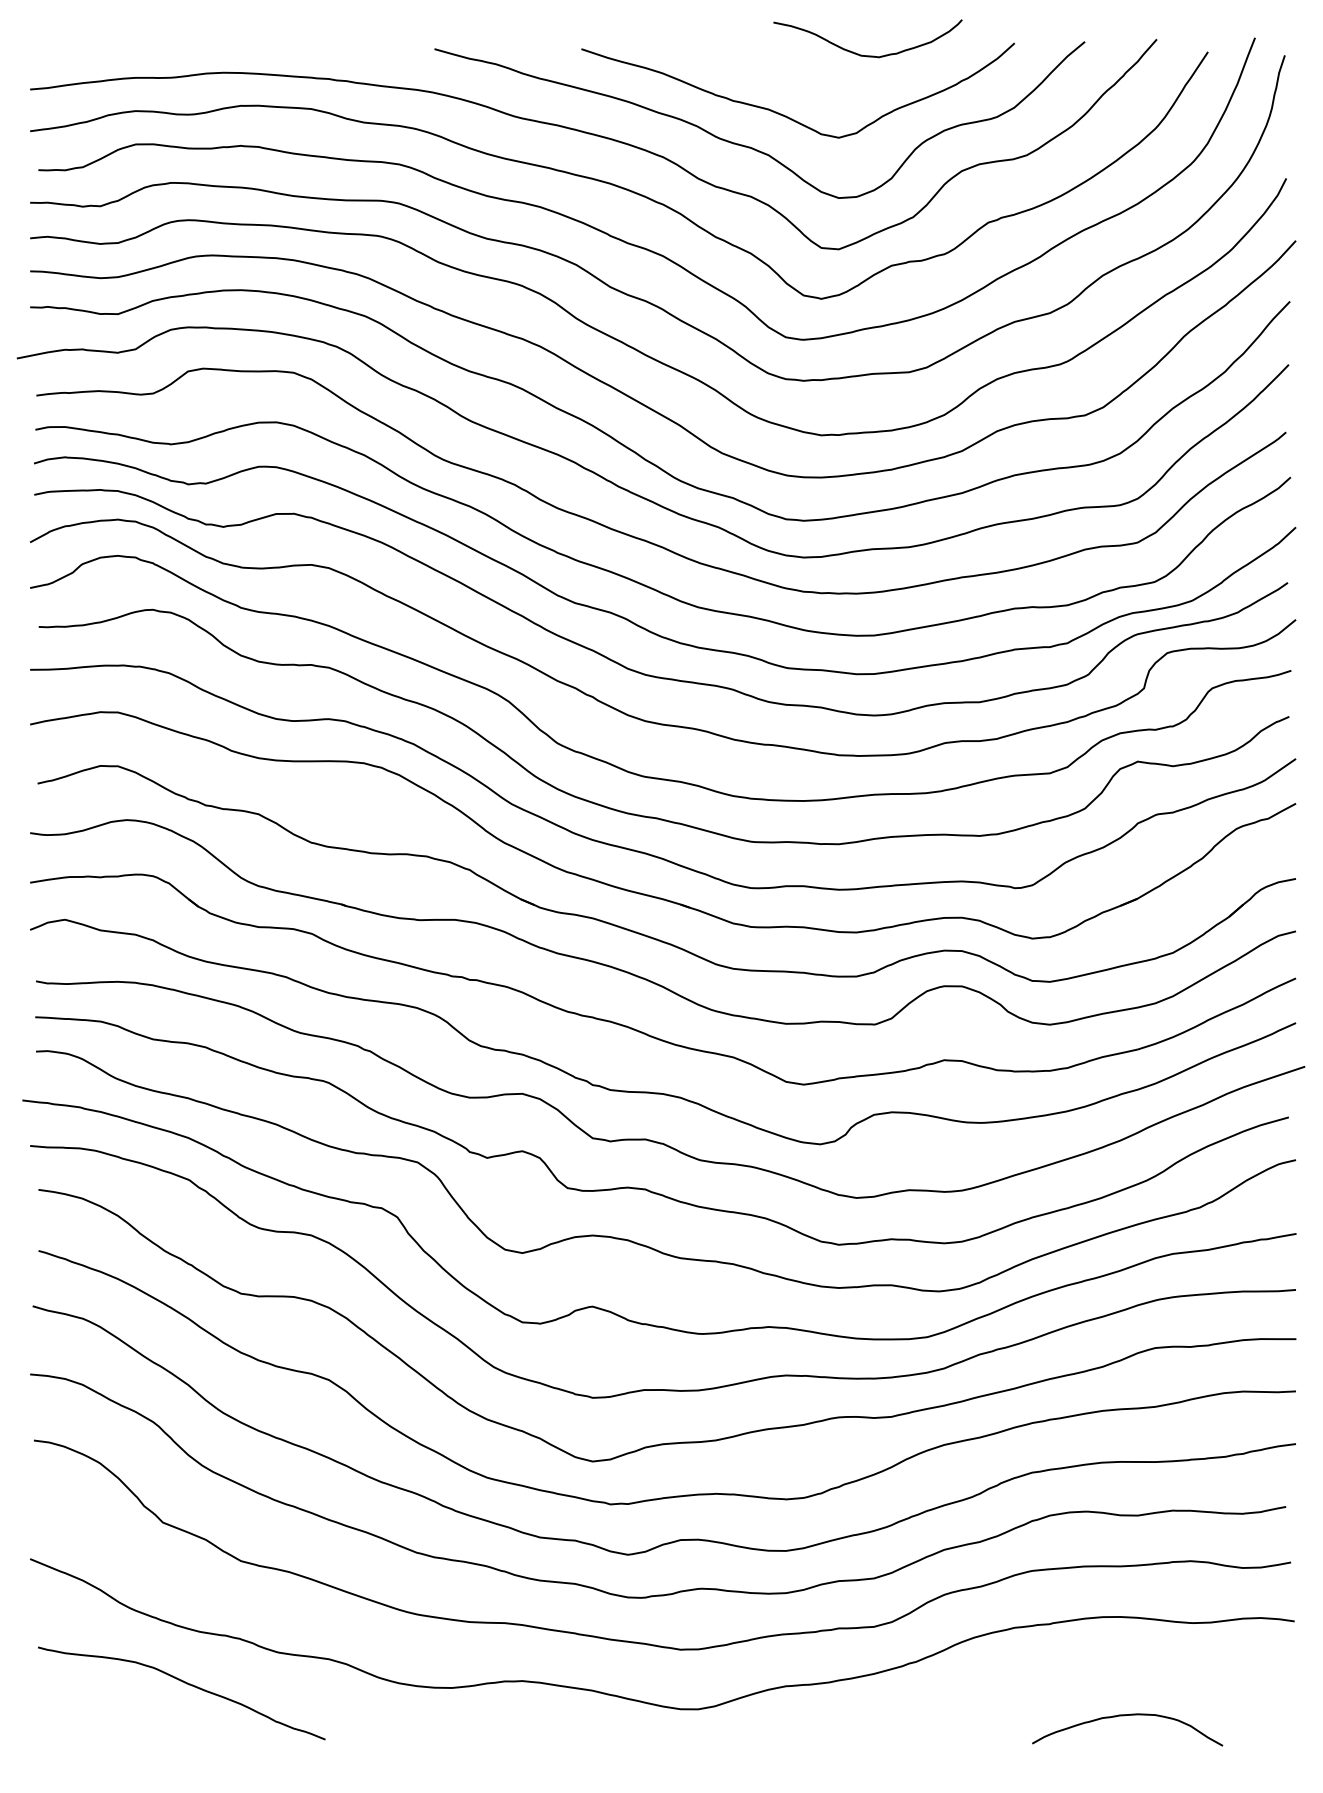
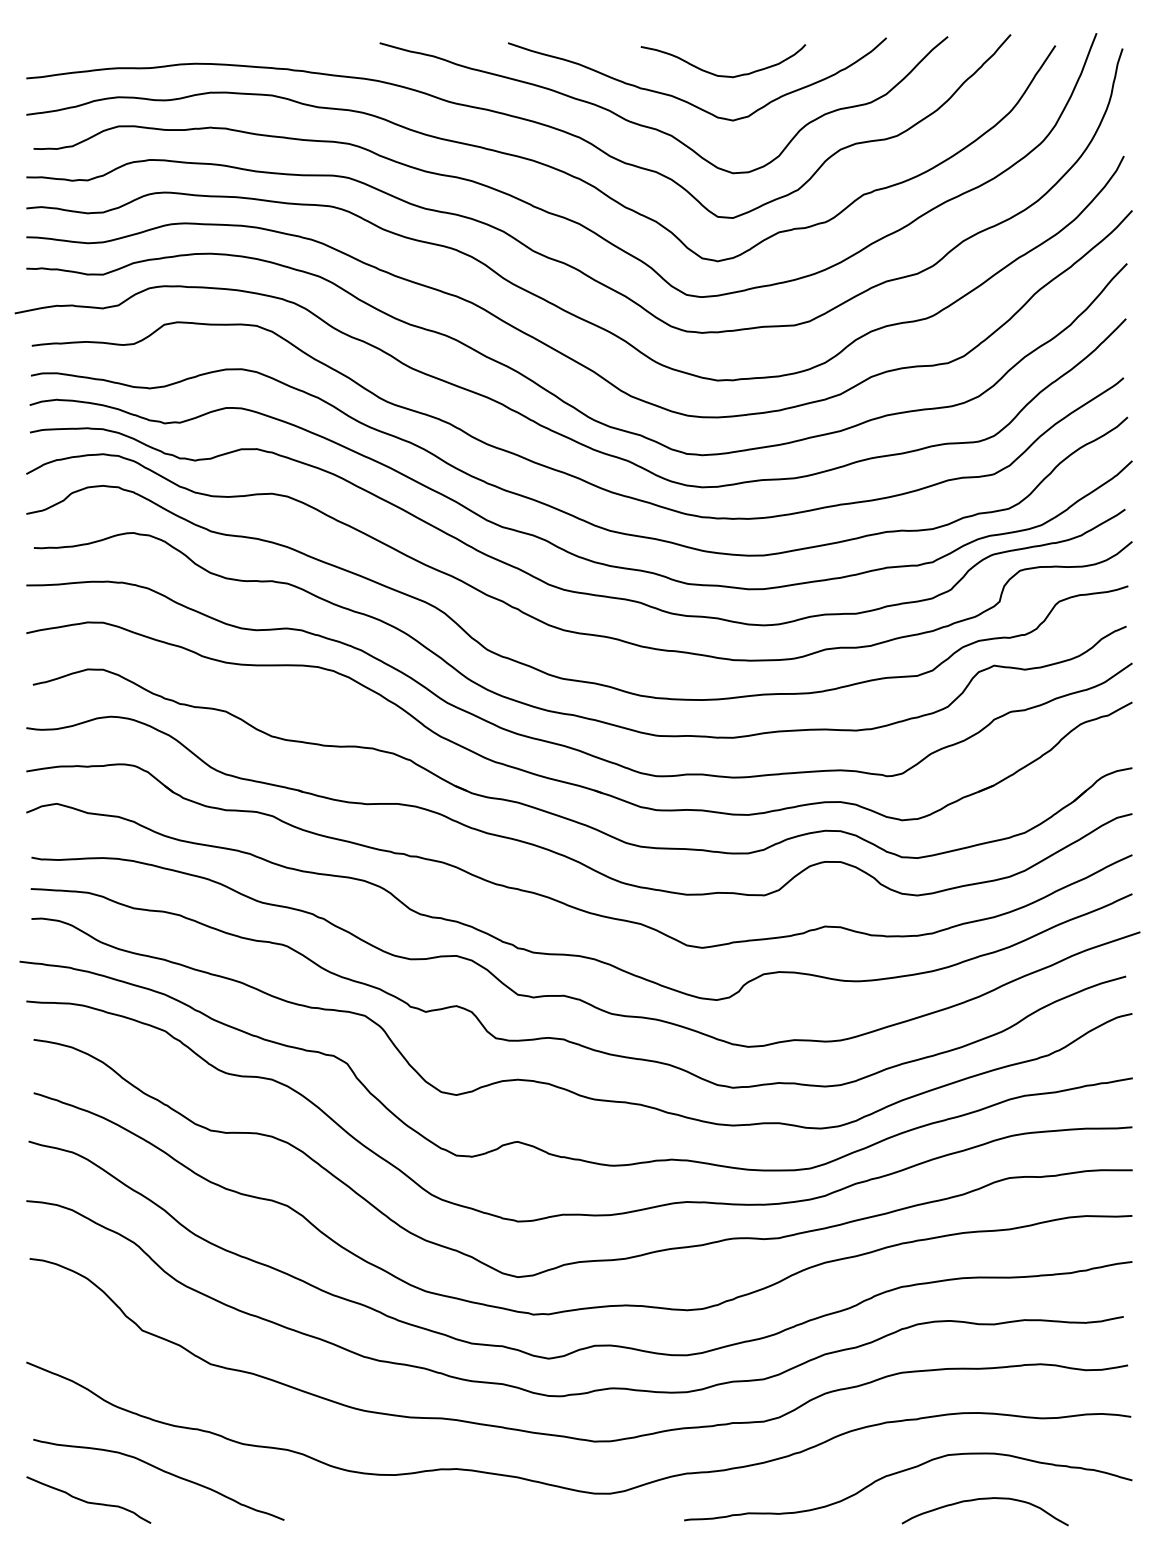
curve: (868, 55) -> (723, 75), moved
curve: (1032, 1685) -> (902, 1472), added
curve: (101, 1718) -> (88, 1501), added

